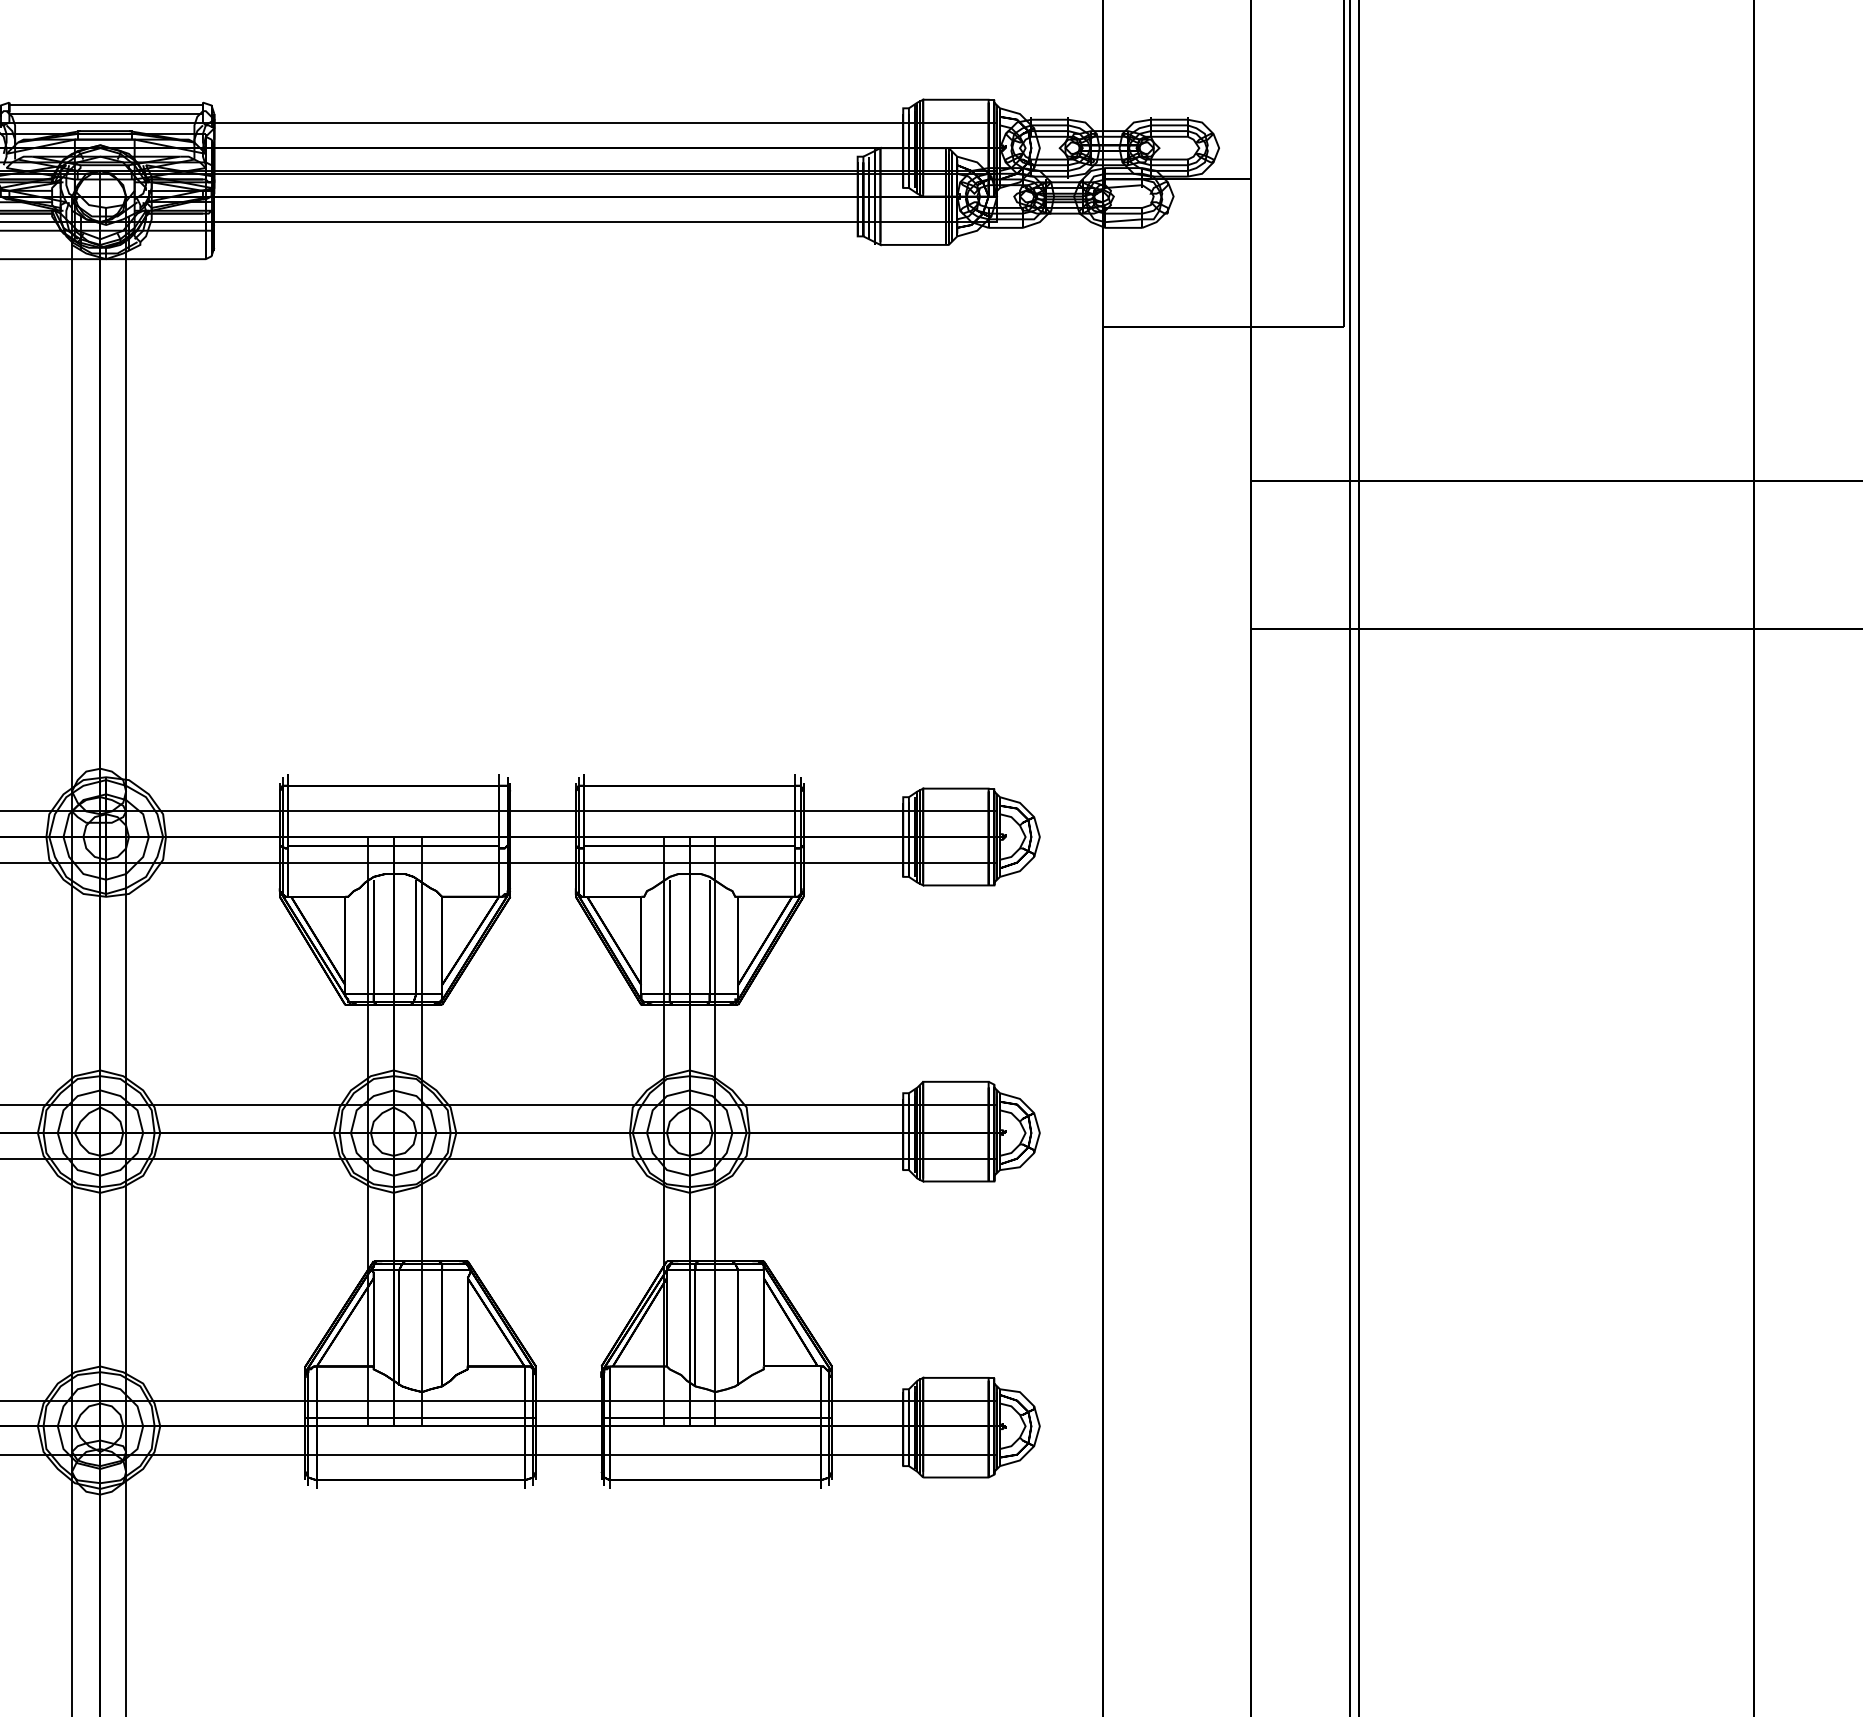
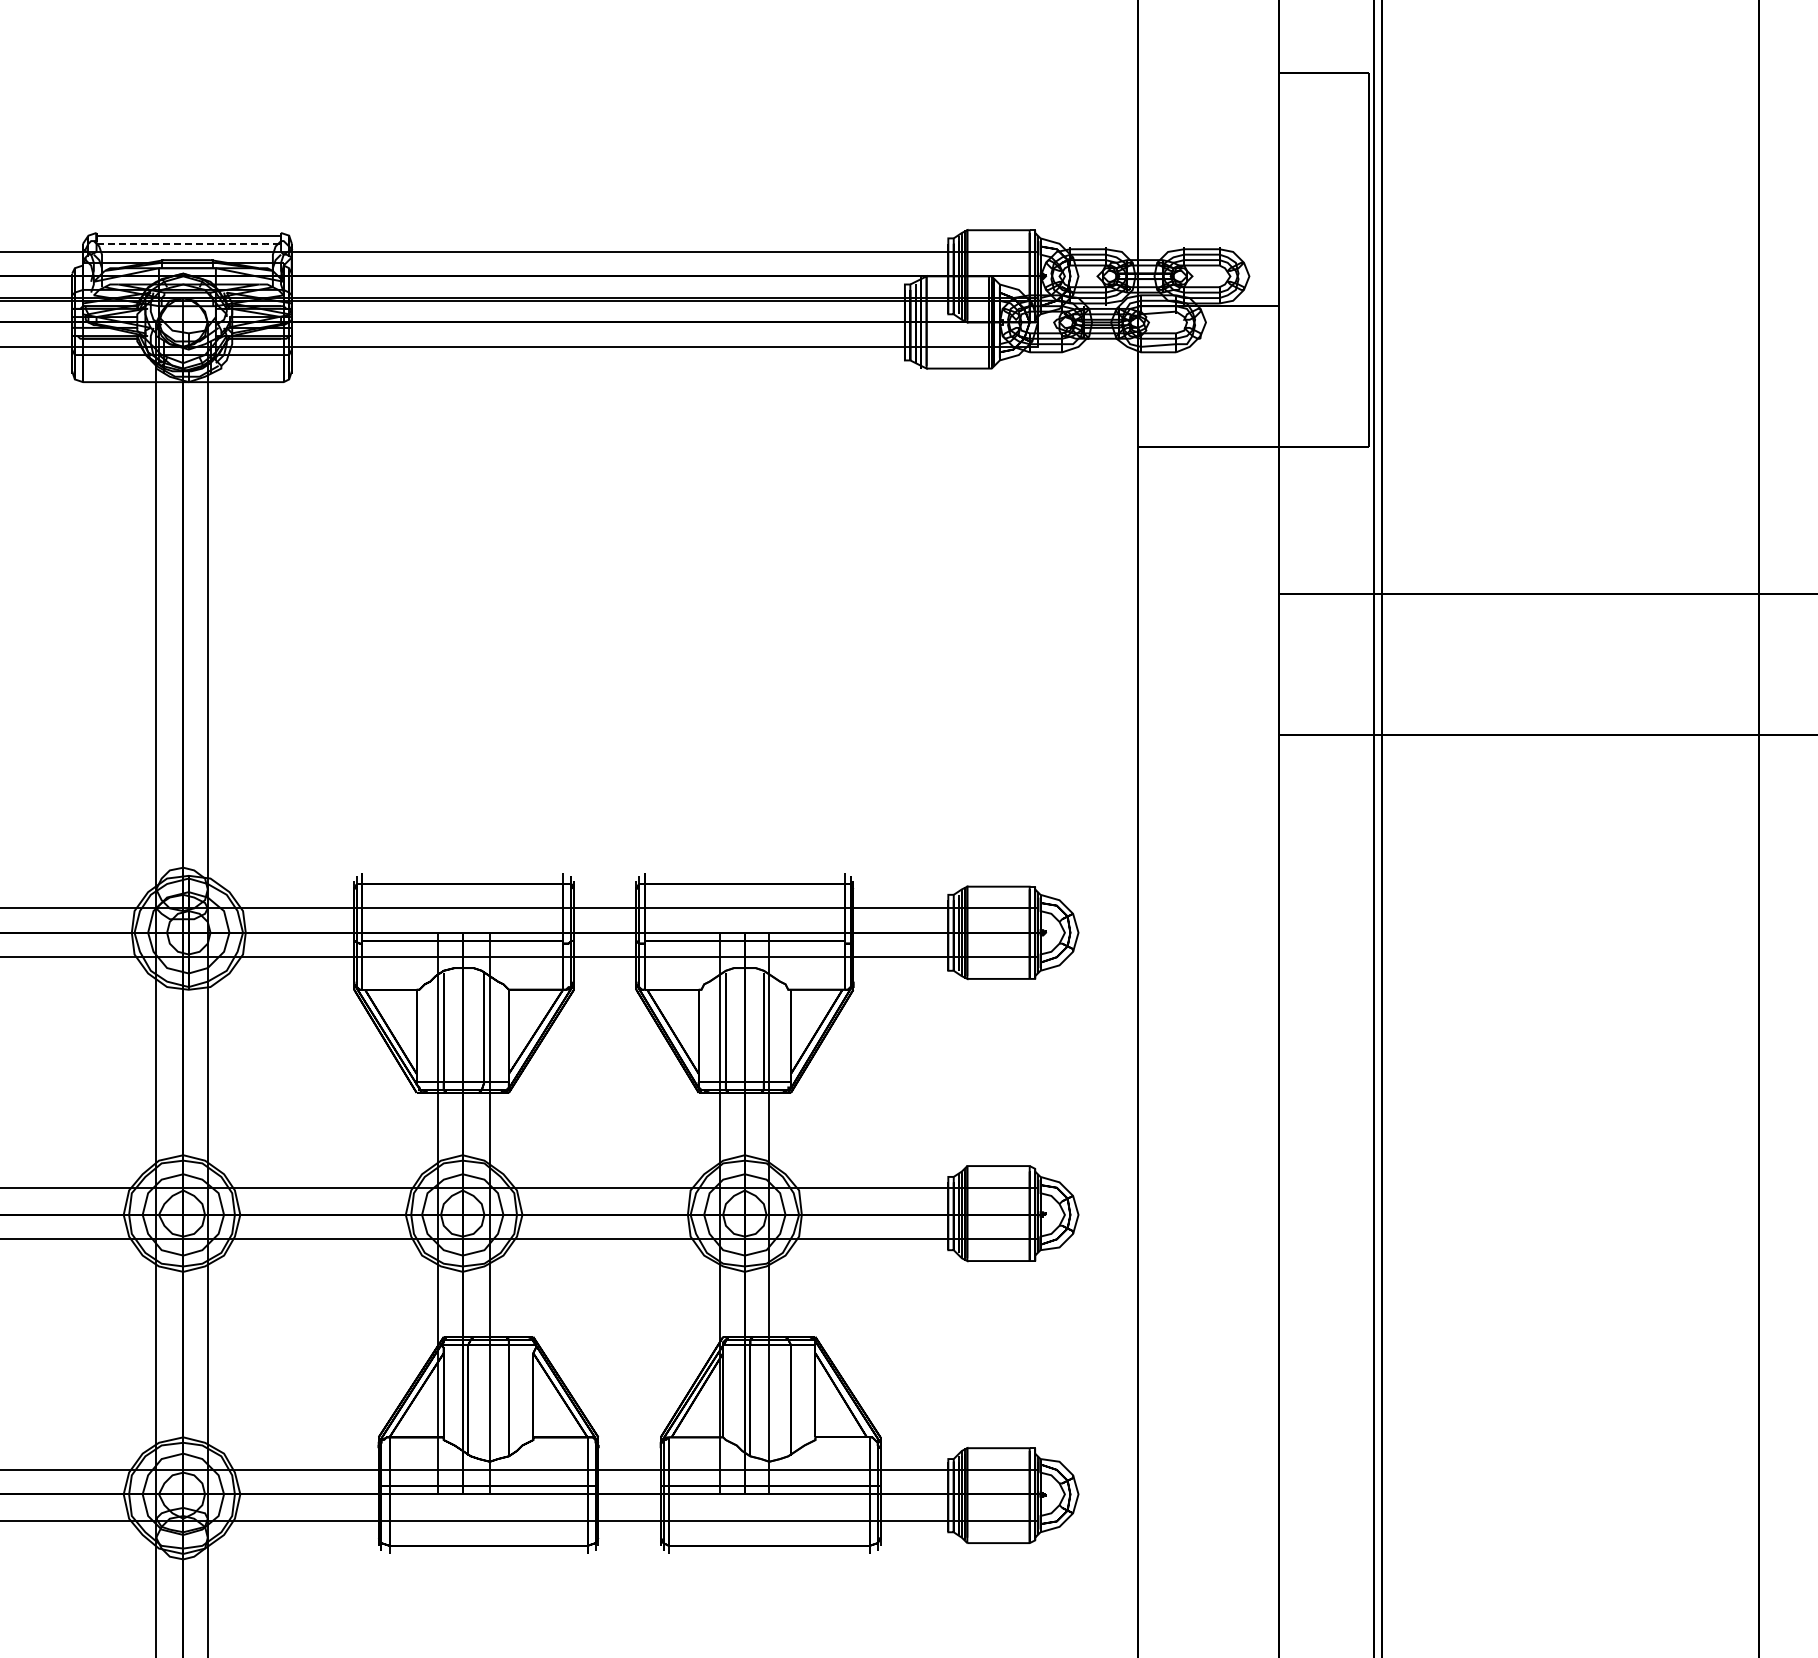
line: (106, 113) -> (189, 243), solid -> dashed

